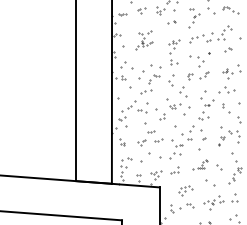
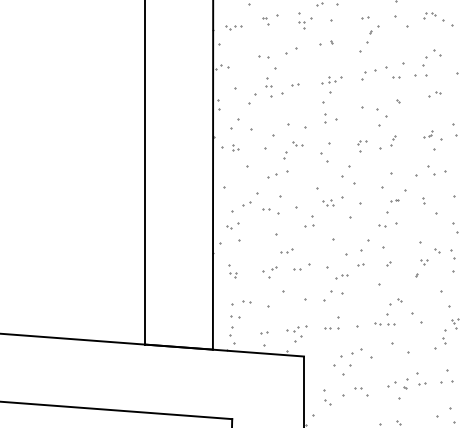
part: (144, 39) -> (274, 75), size x1.67
part: (199, 164) -> (379, 312), size x1.67
part: (185, 190) -> (352, 362), size x1.43

